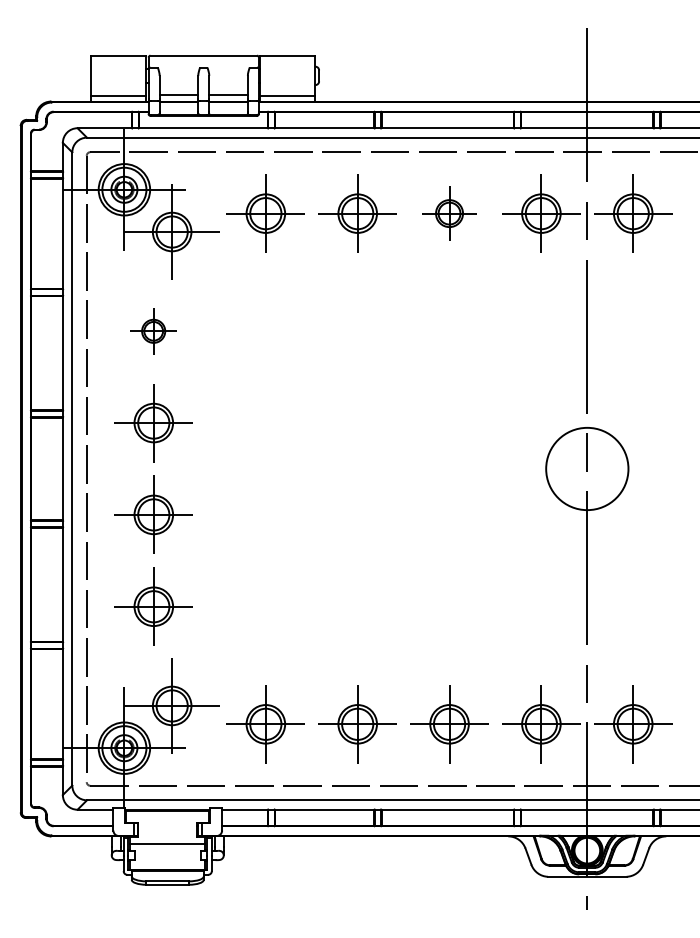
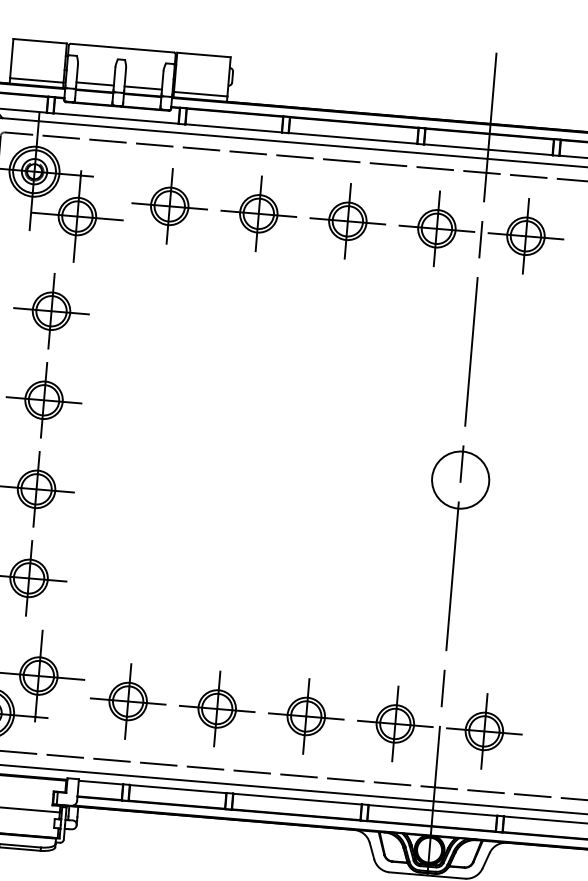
part: (449, 213) -> (347, 221), size x1.43
part: (153, 331) -> (51, 311), size x1.67
circle: (586, 468) -> (459, 479), size x0.71

